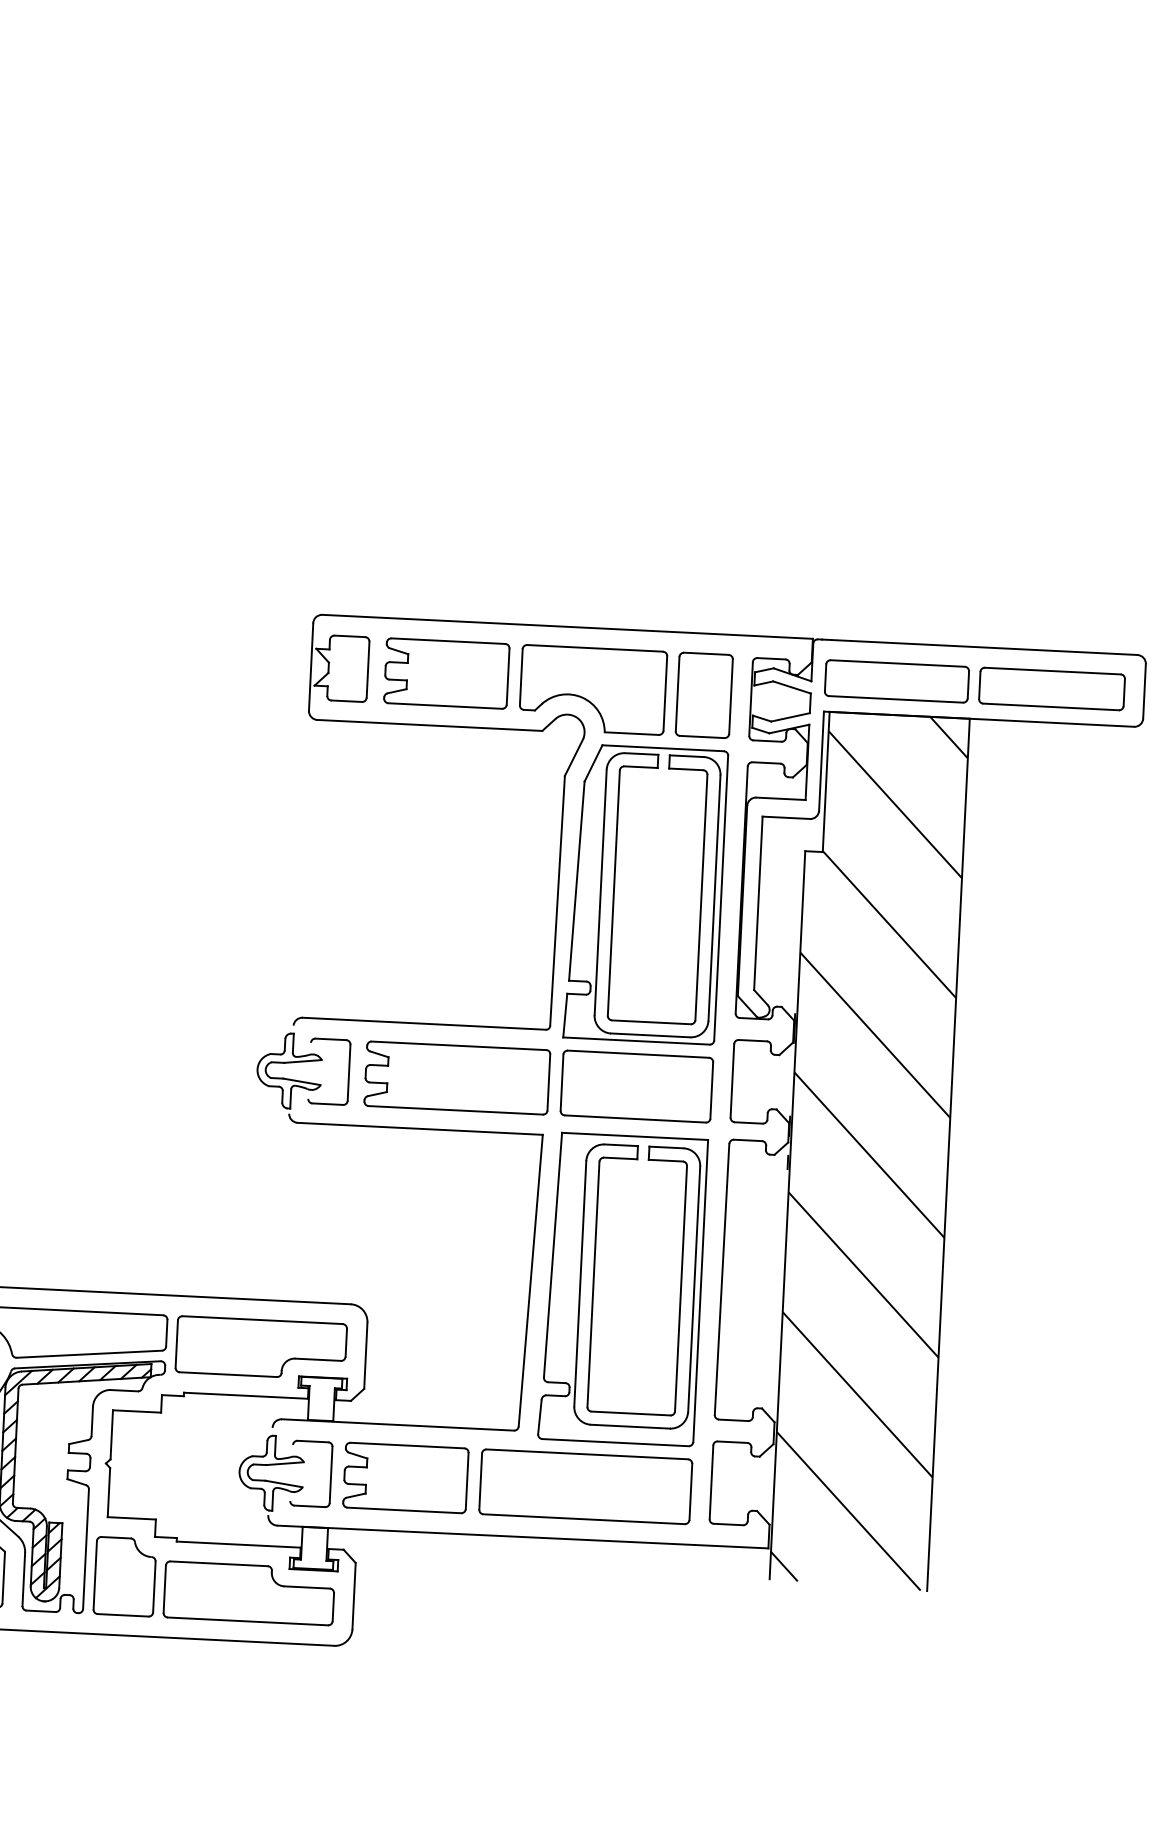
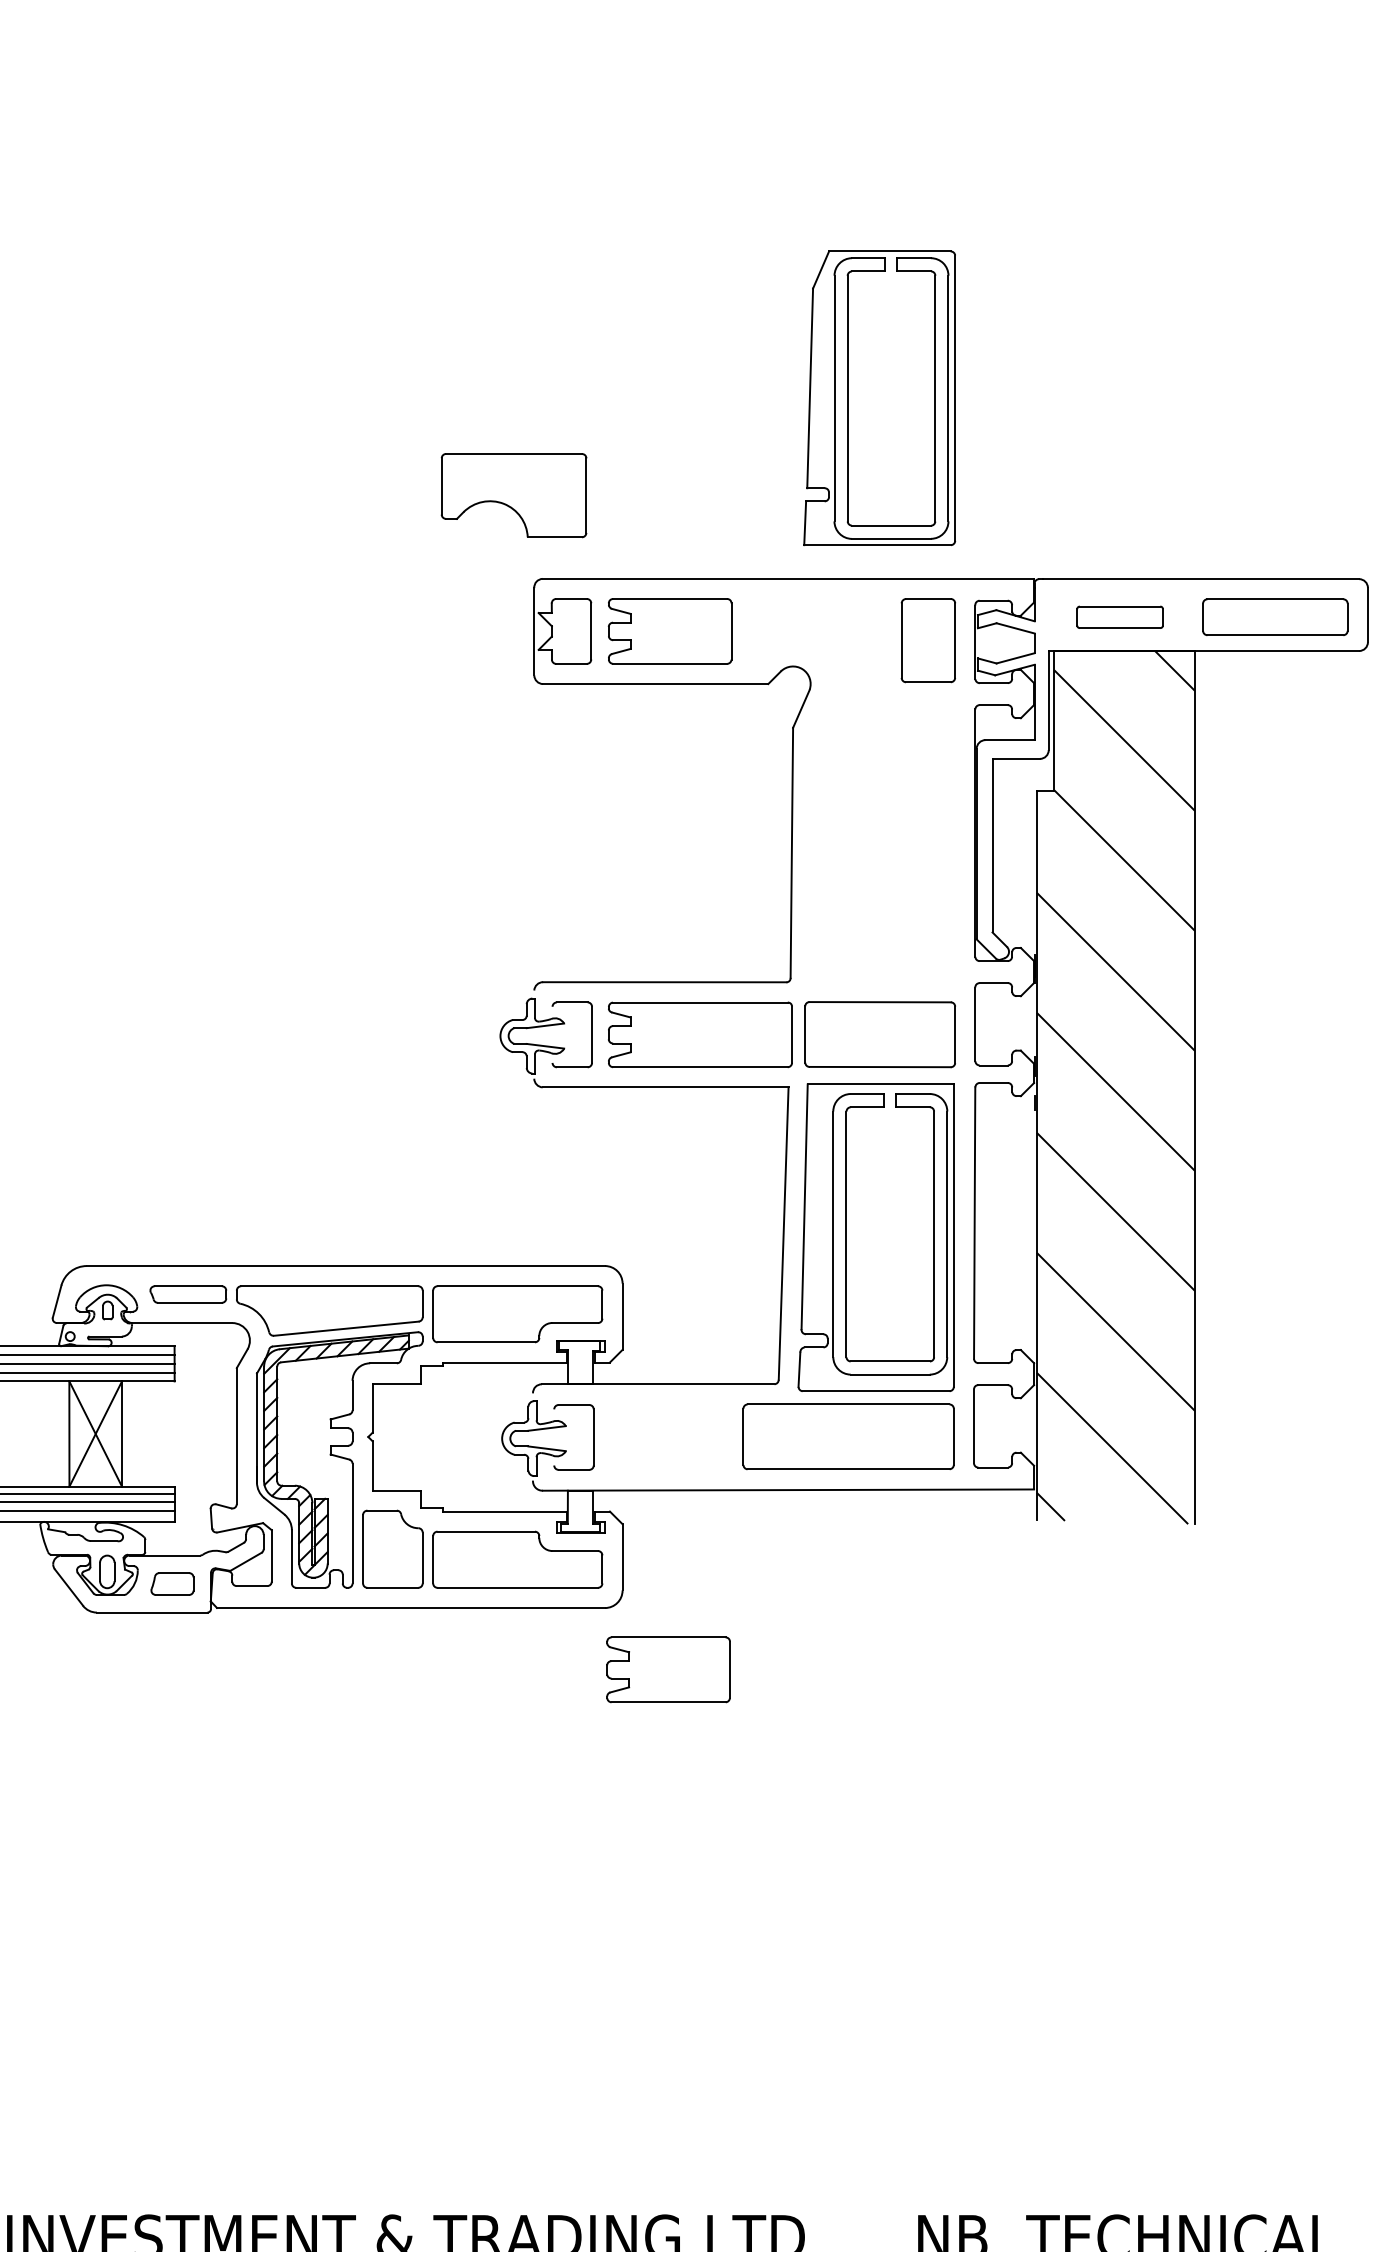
part: (896, 681) -> (1119, 617), size x0.6
part: (592, 689) -> (513, 495), moved
part: (645, 894) -> (879, 398), moved
part: (405, 1477) -> (668, 1669), moved

